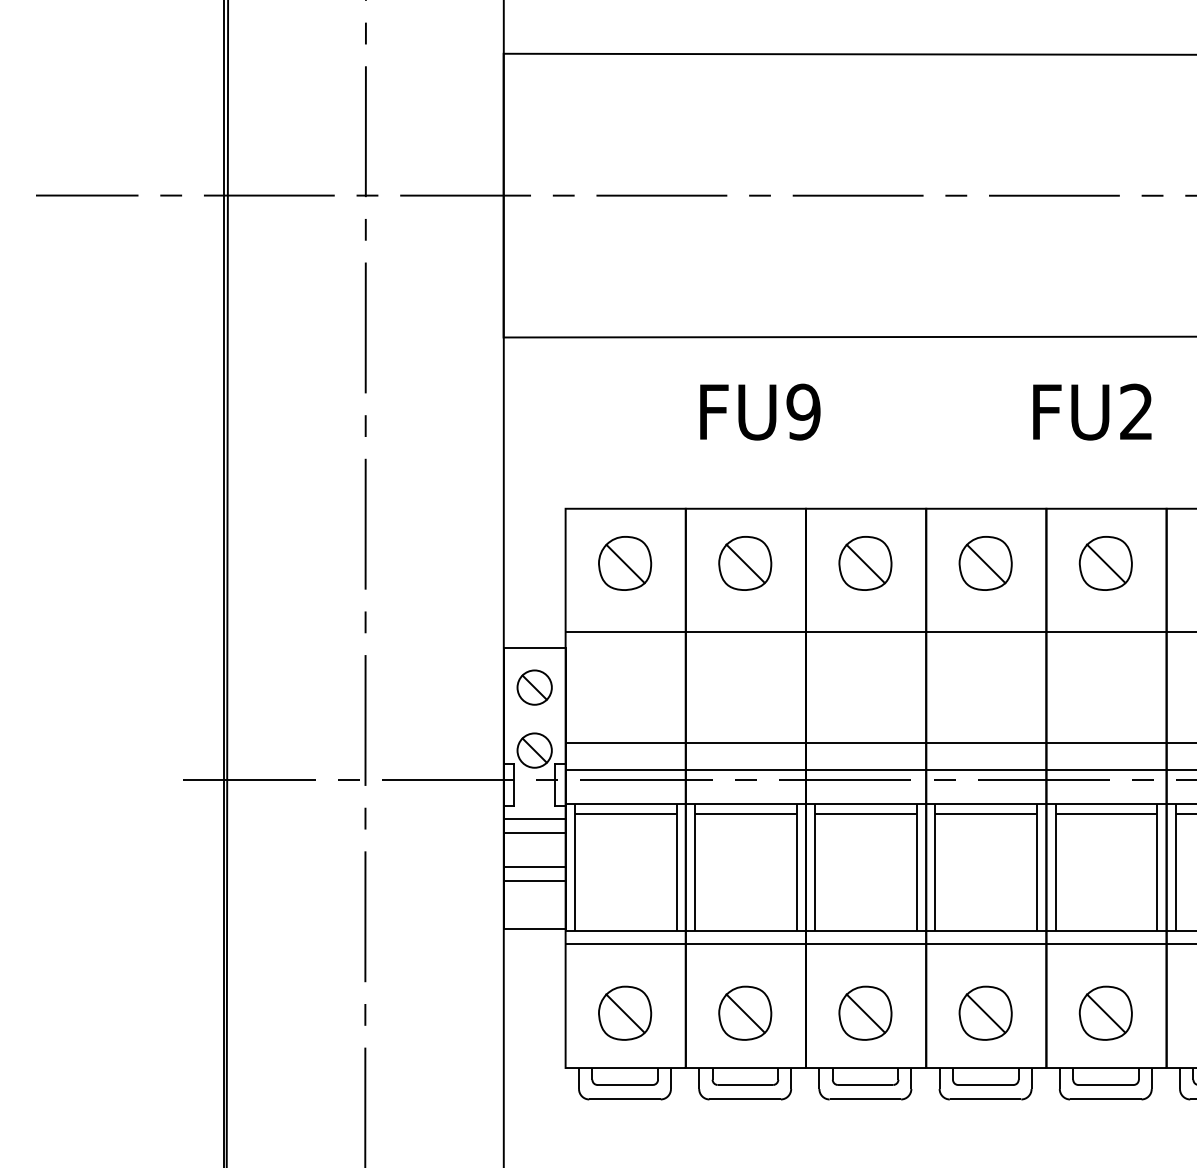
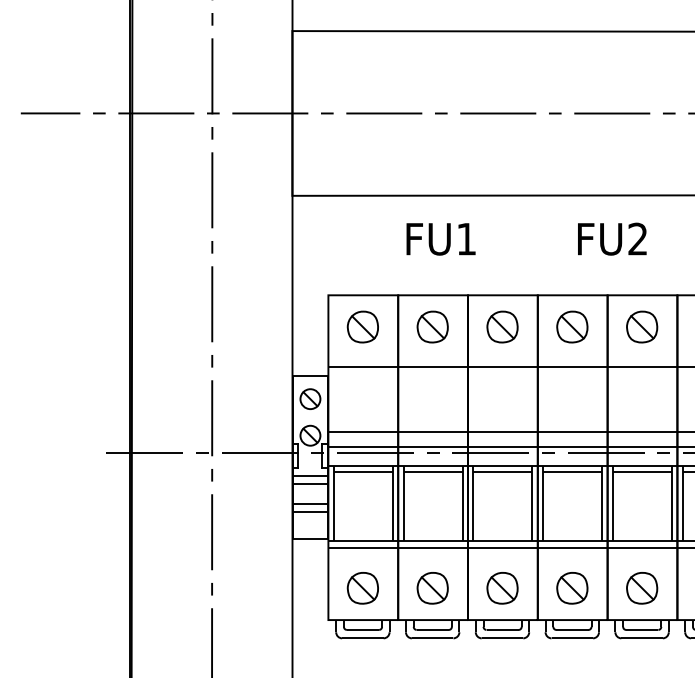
text: (803, 410) -> (466, 238), FU9 -> FU1
text: (1092, 410) -> (612, 238), moved

